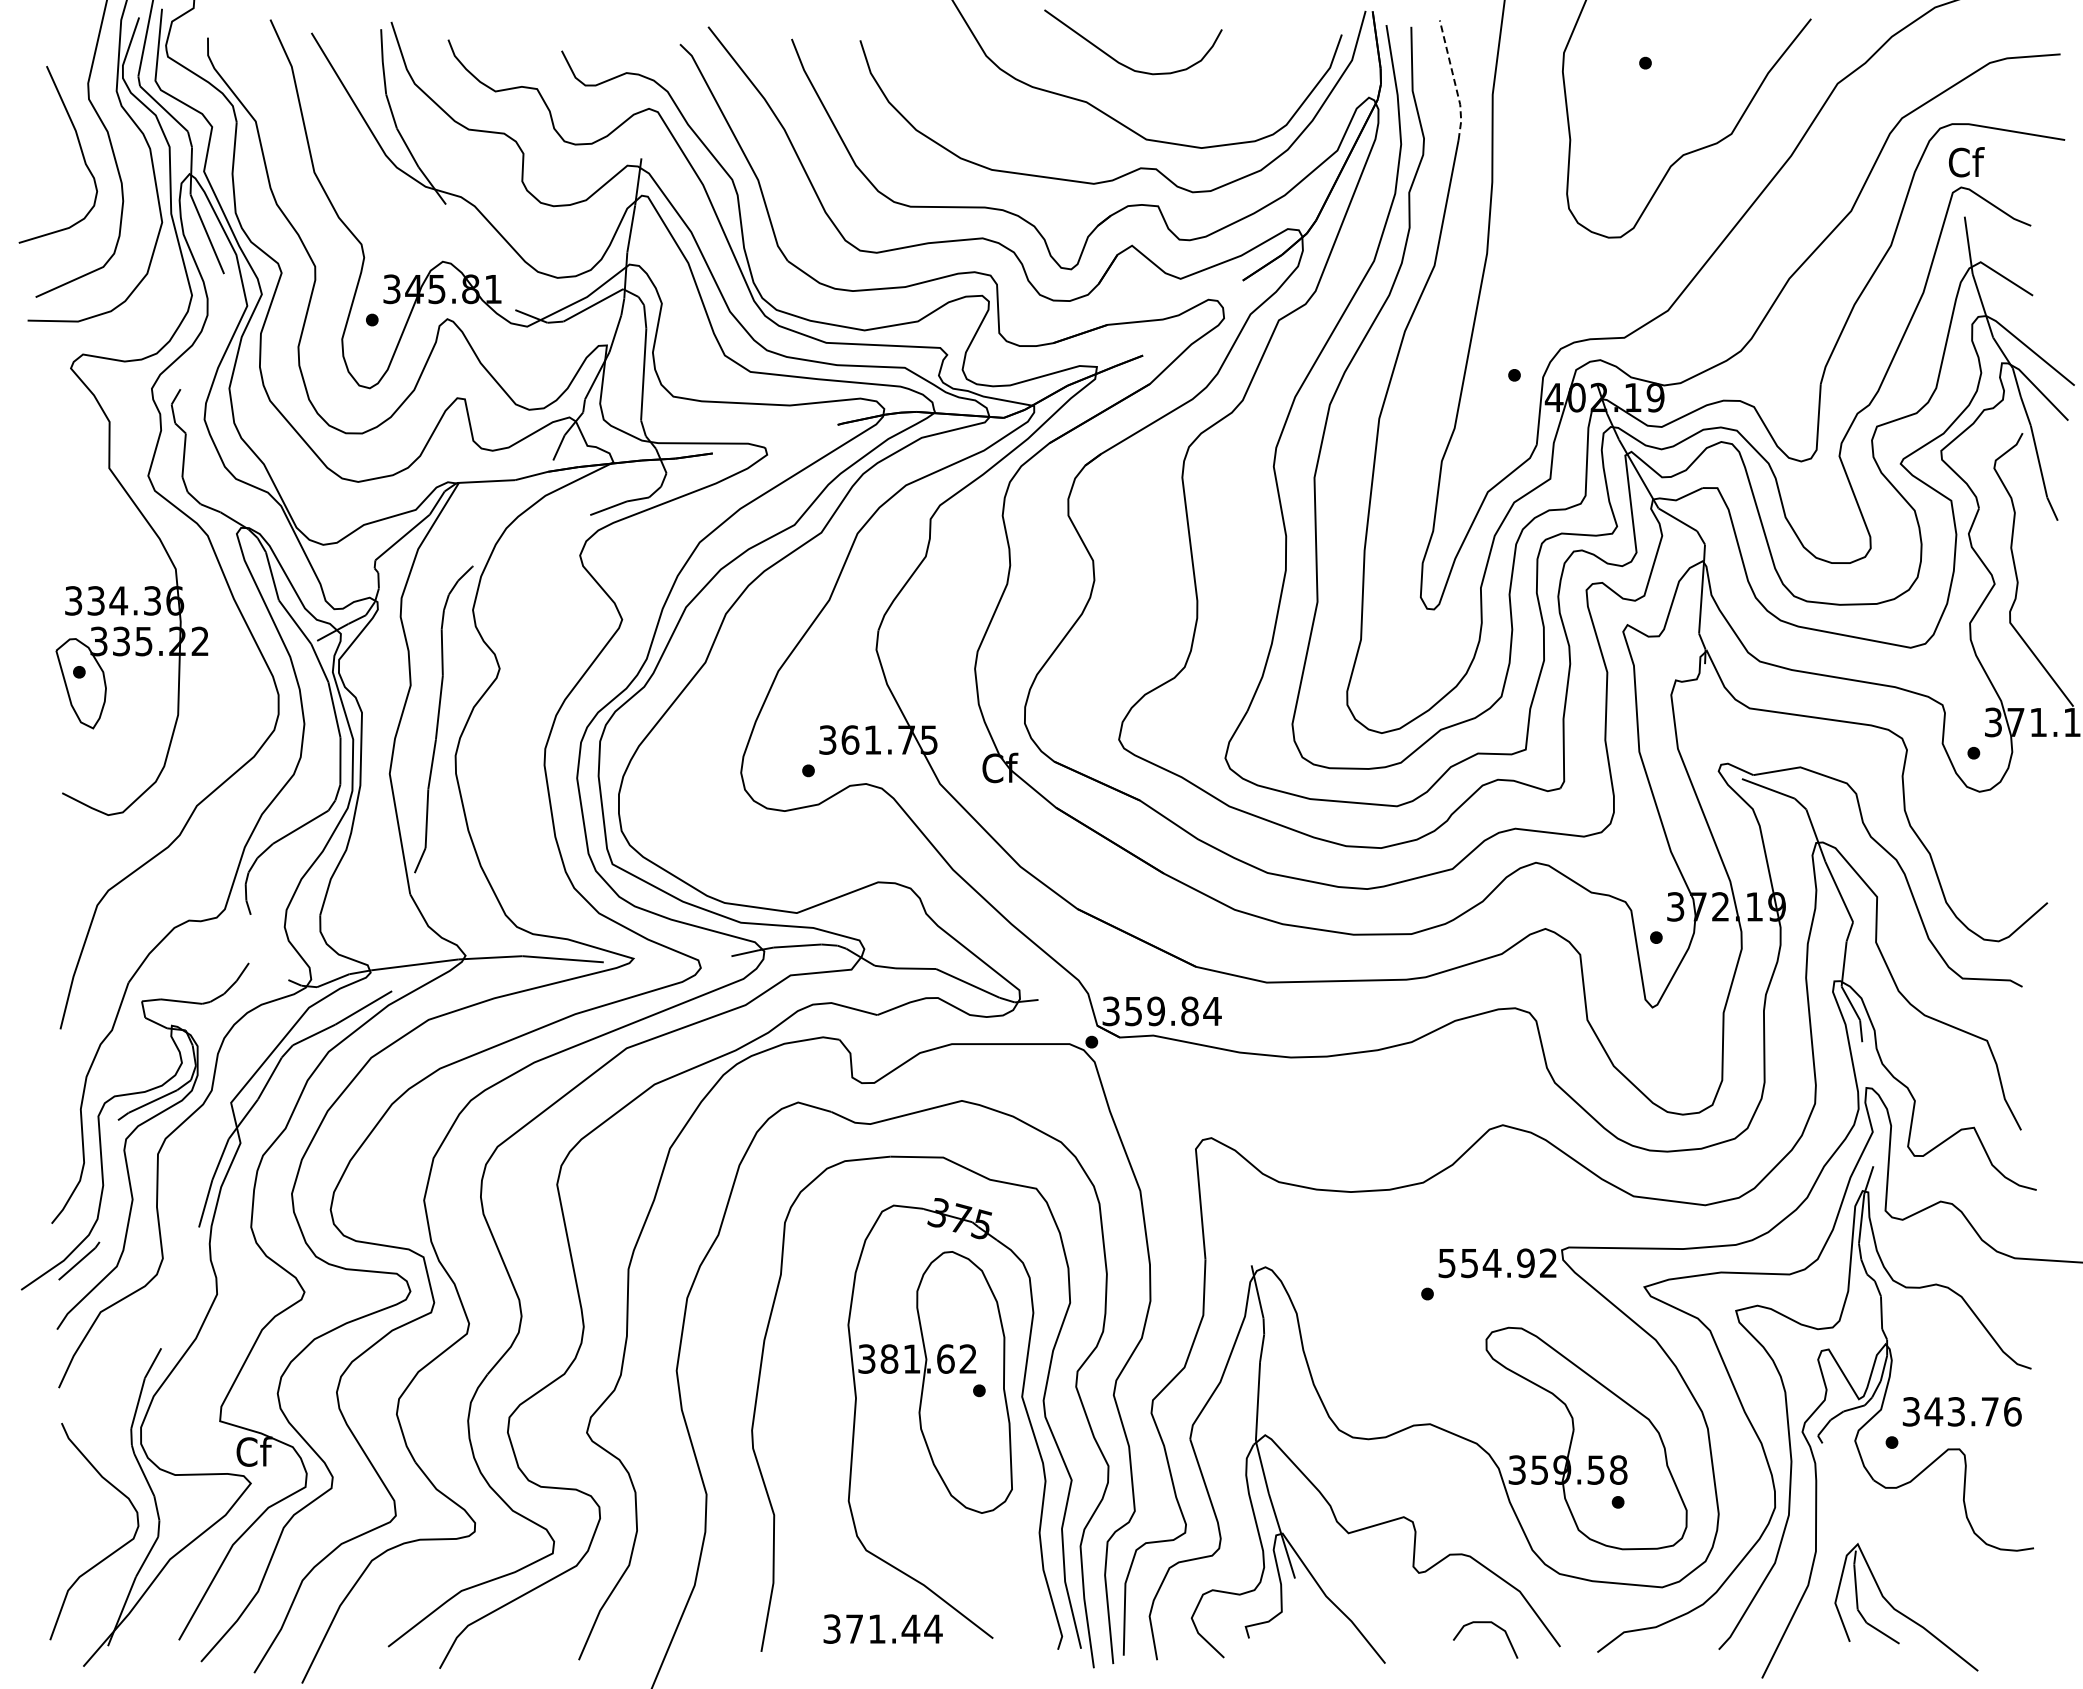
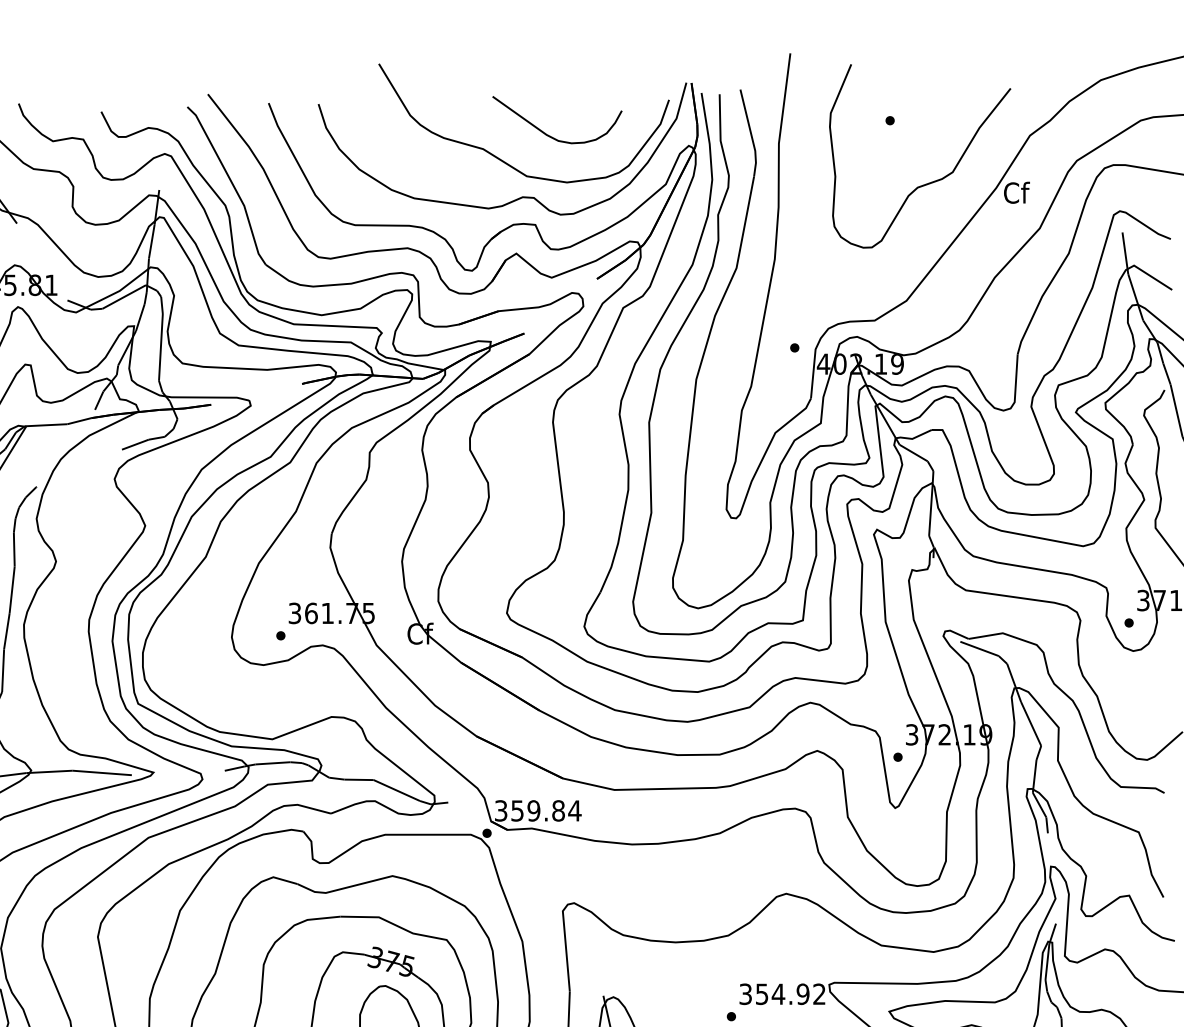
curve: (1122, 63) -> (549, 135), moved
line: (1454, 81) -> (751, 134), dashed -> solid
text: (1966, 162) -> (1016, 193), moved
text: (1447, 1262) -> (745, 993), 554.92 -> 354.92

